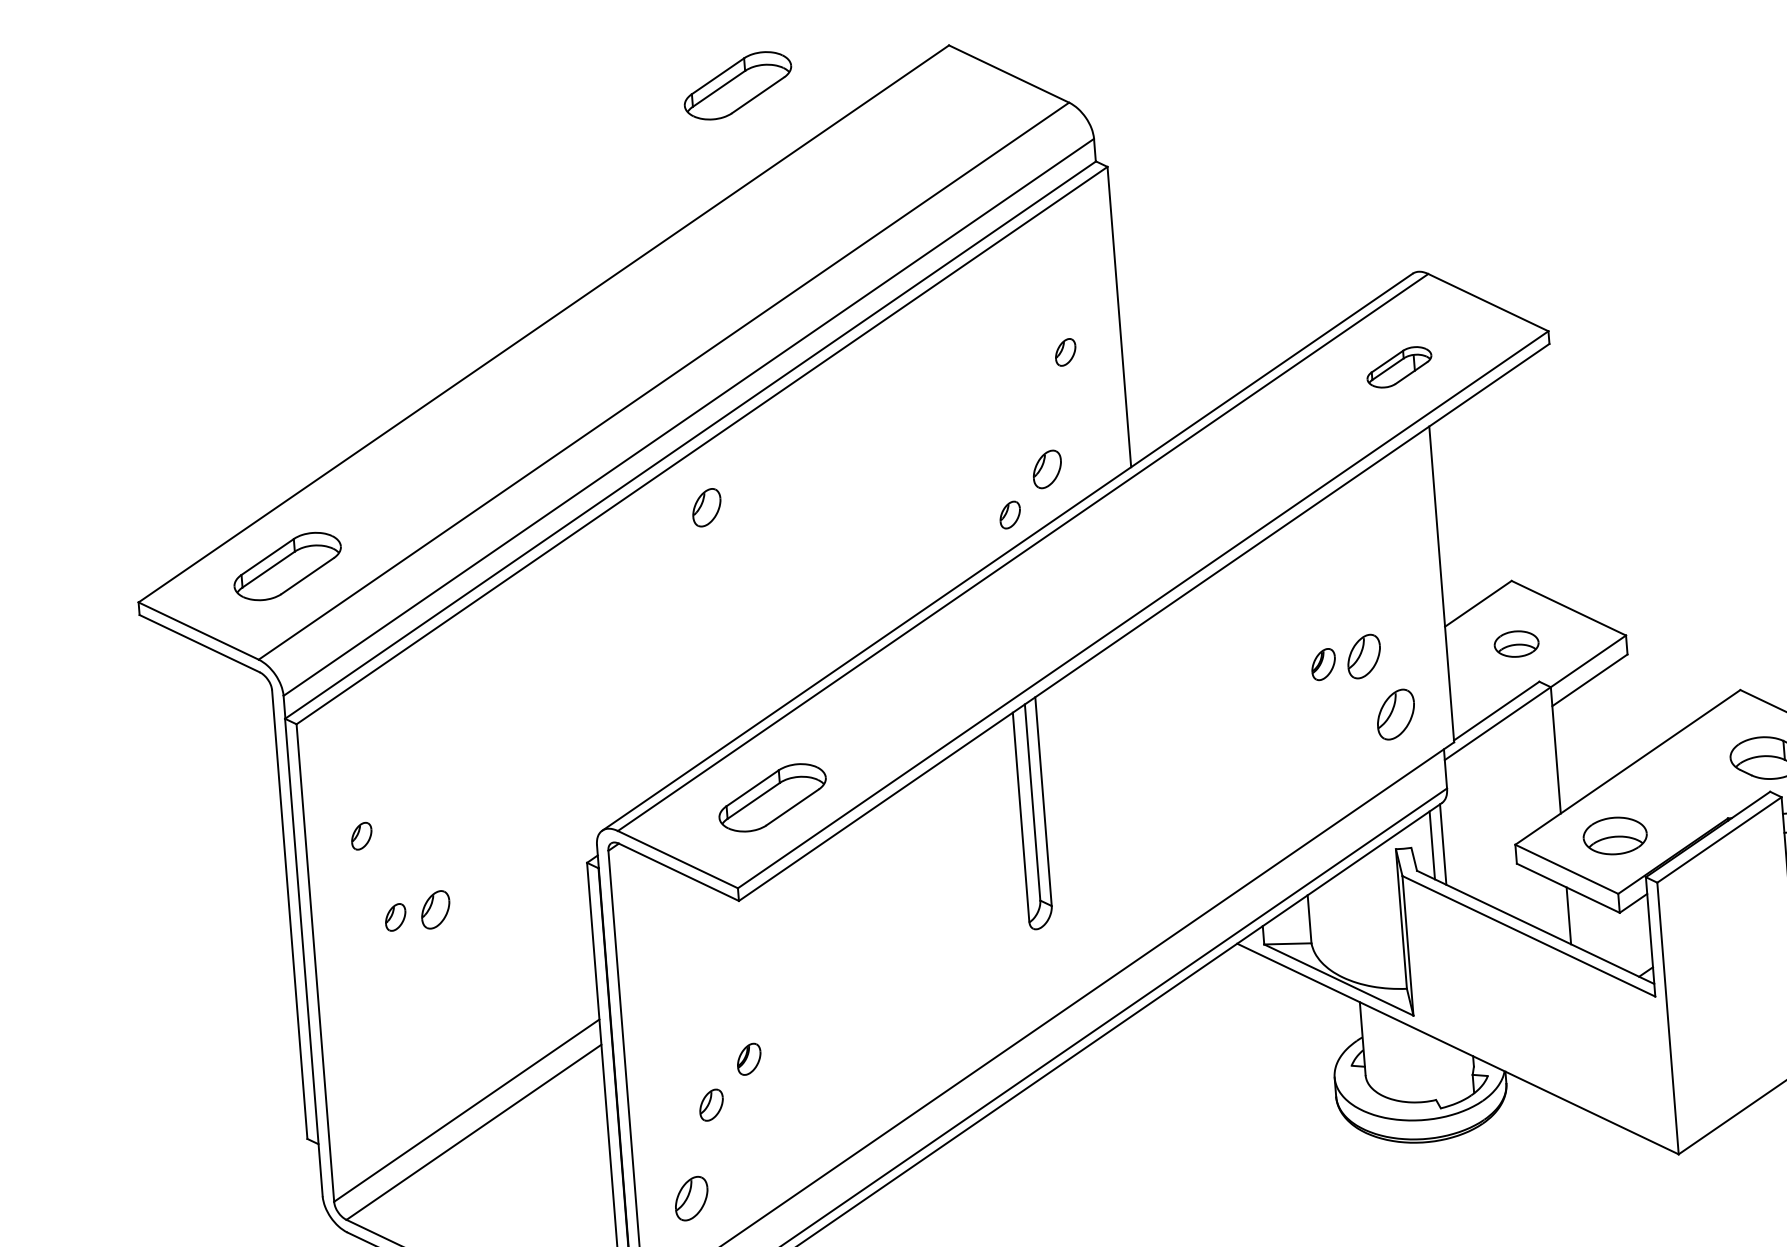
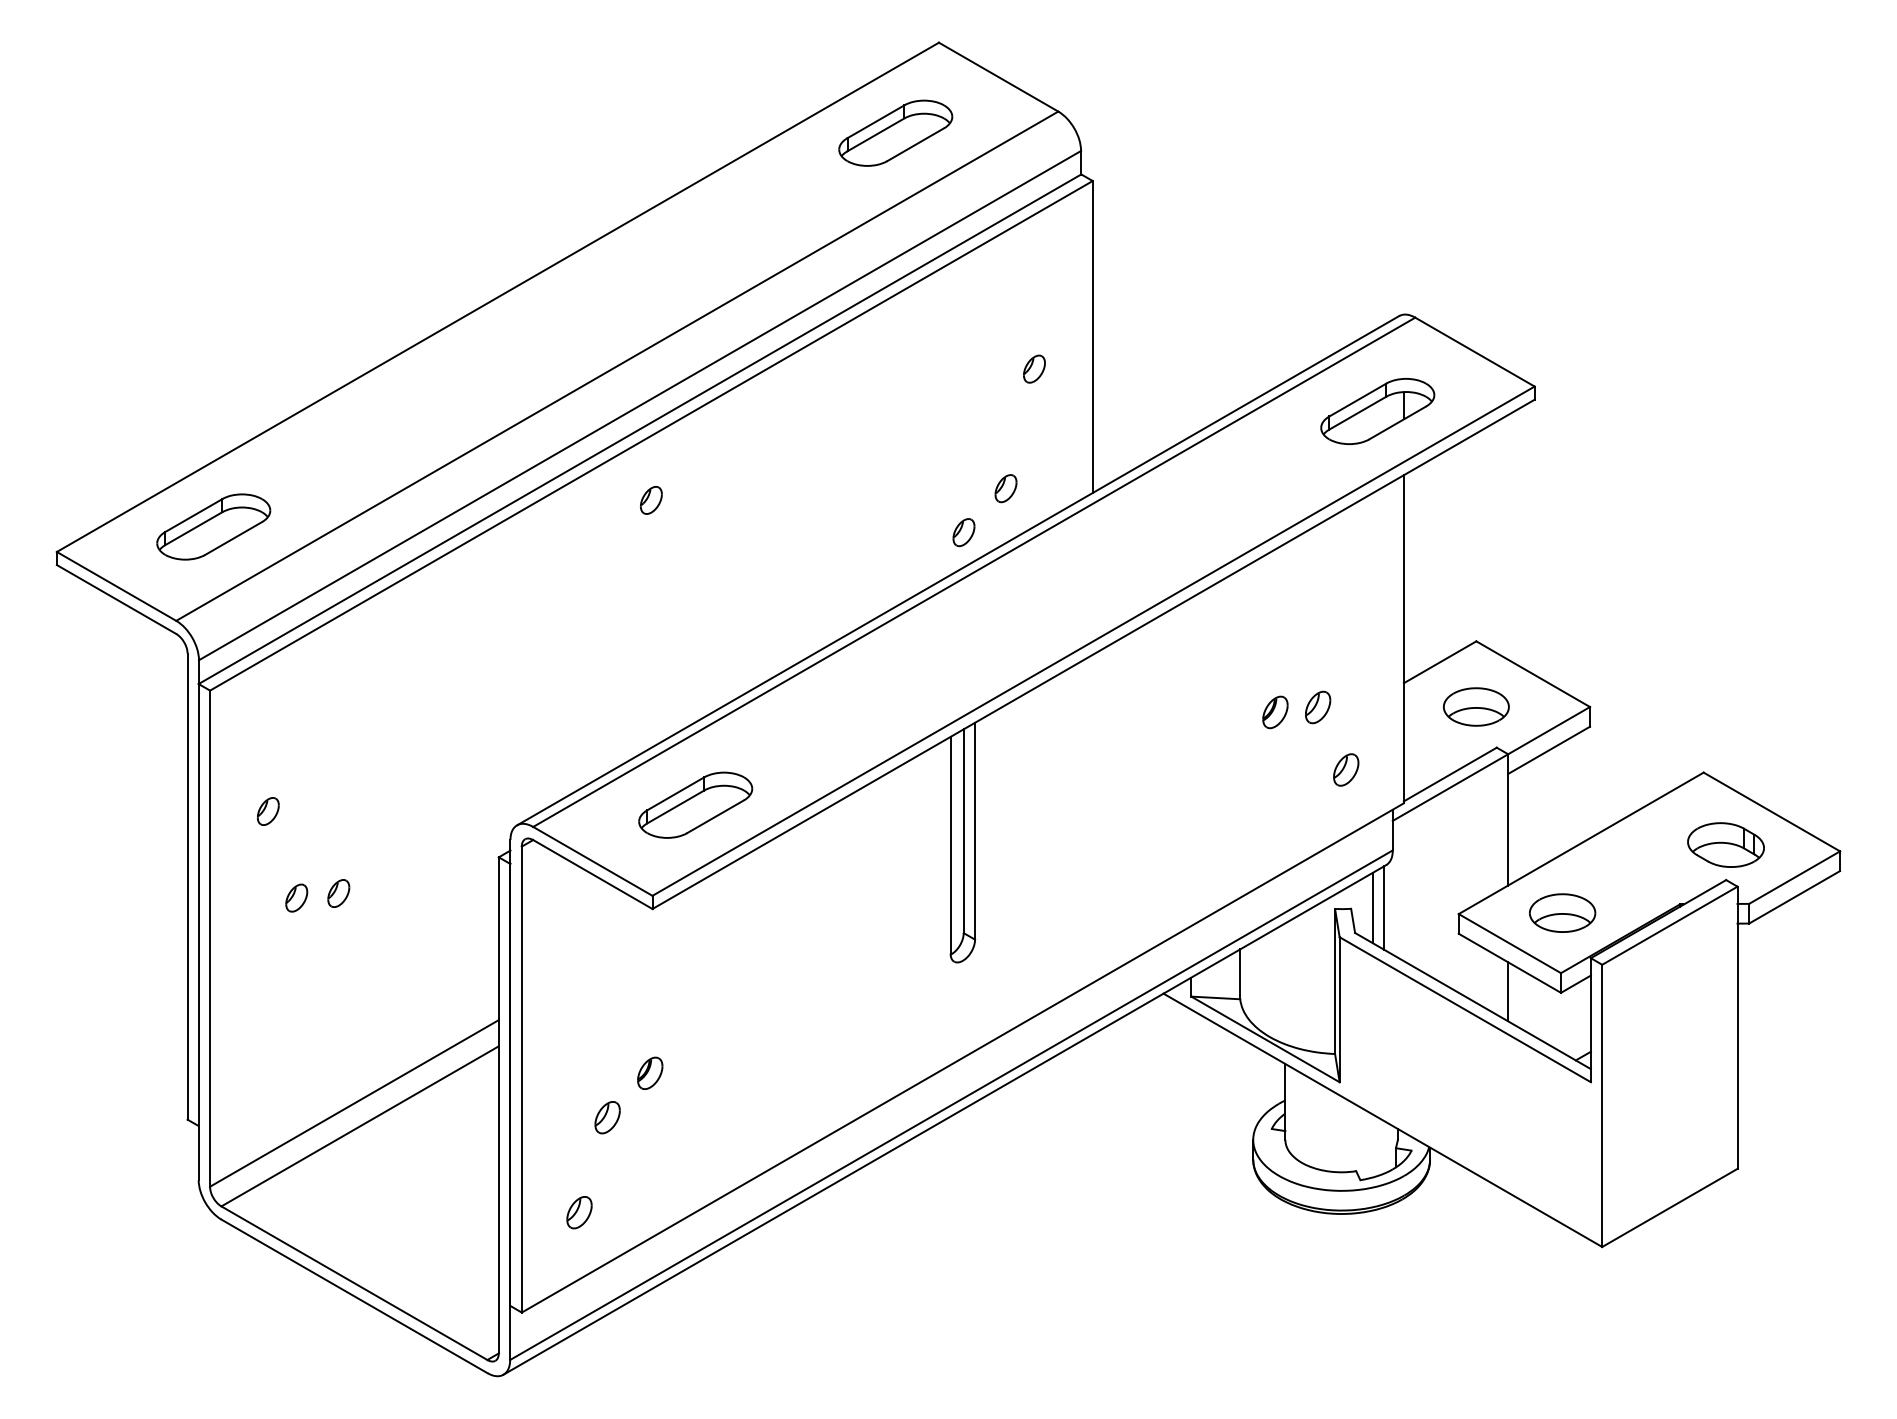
part: (737, 85) -> (895, 132), moved
part: (1399, 367) -> (1377, 411), size x1.67
part: (1046, 469) -> (1005, 488), size x0.71
part: (707, 507) -> (651, 500), size x0.71
part: (1516, 643) -> (1476, 706), size x1.43
part: (1364, 656) -> (1318, 707), size x0.71
part: (1396, 714) -> (1346, 769), size x0.62
part: (435, 909) -> (338, 893), size x0.71
part: (691, 1198) -> (579, 1212), size x0.71

